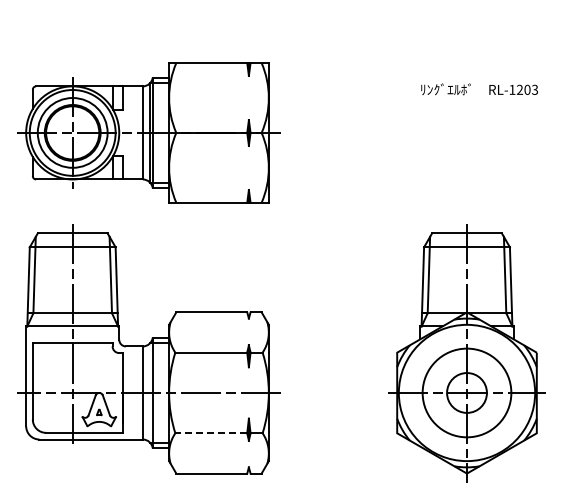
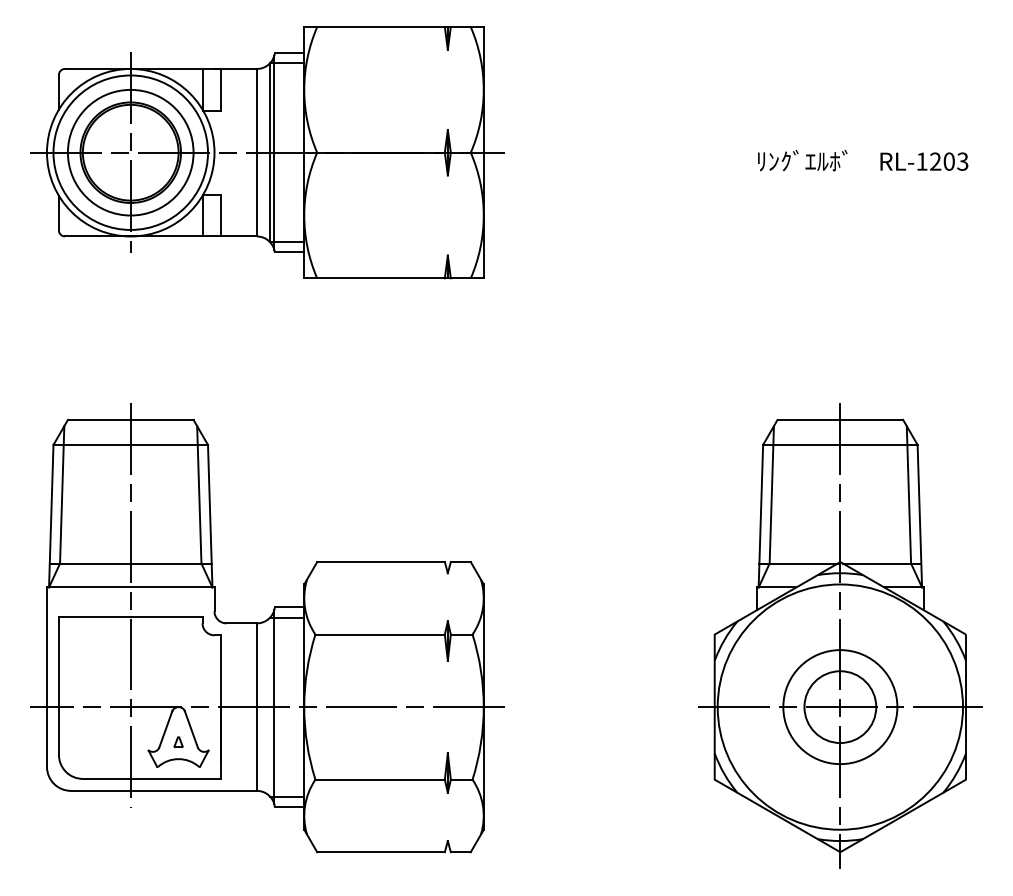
part: (148, 132) -> (267, 151), moved
circle: (466, 392) -> (839, 706), size x0.71
line: (211, 433) -> (380, 780), dashed -> solid

